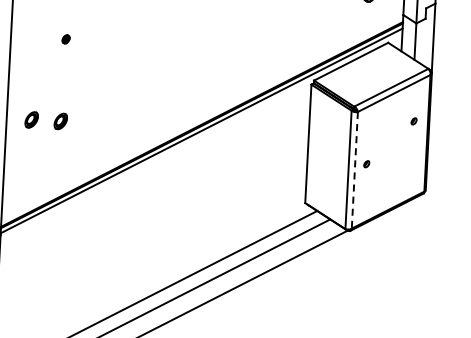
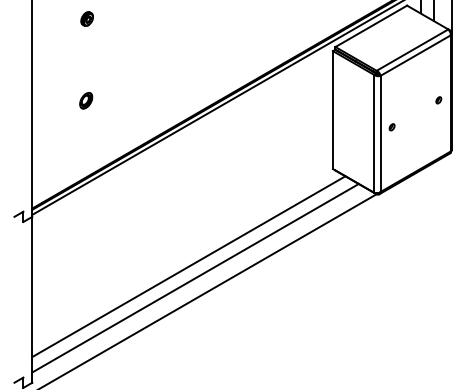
part: (65, 38) -> (86, 18), size x1.67
part: (32, 119) -> (57, 100), removed
part: (413, 121) -> (438, 100), moved
line: (354, 170) -> (380, 134), dashed -> solid

